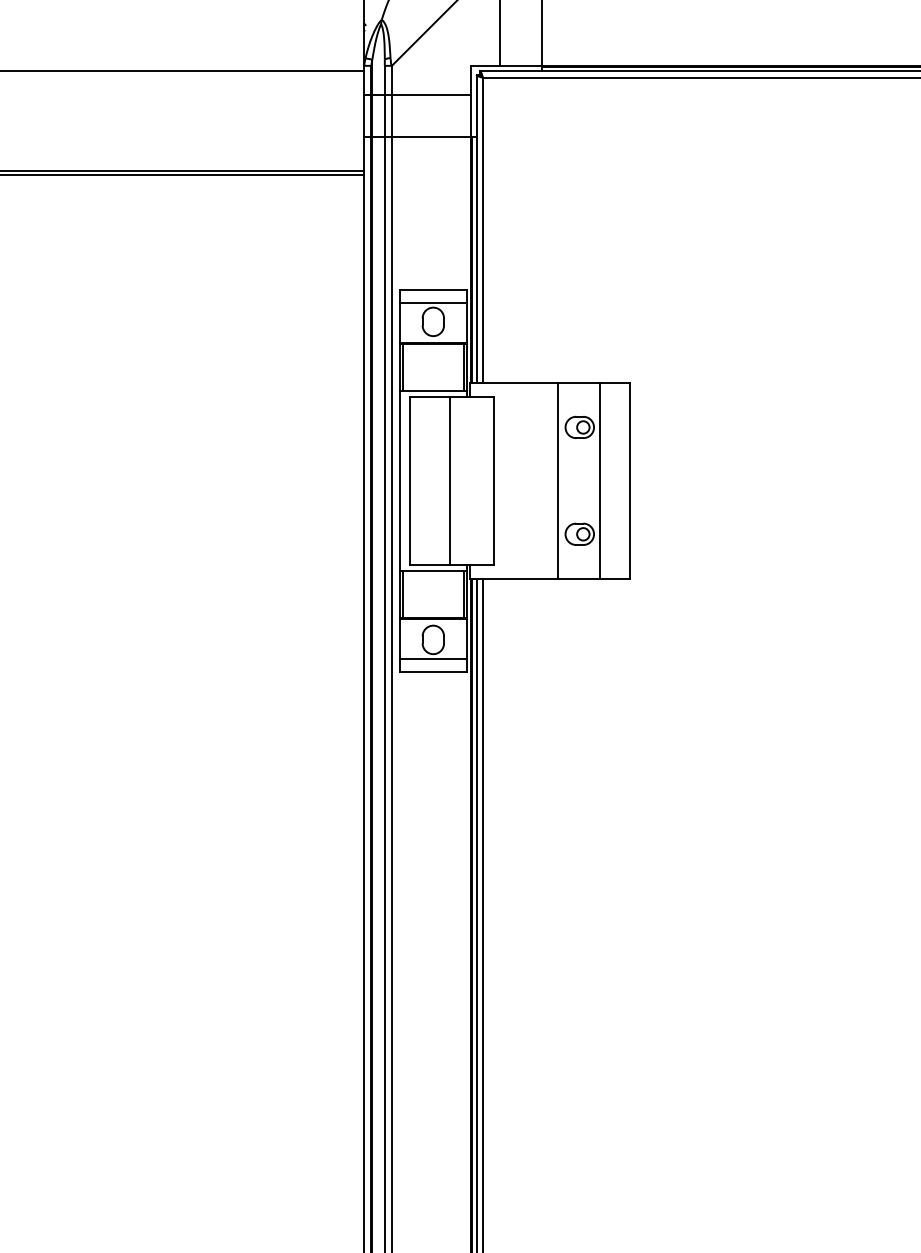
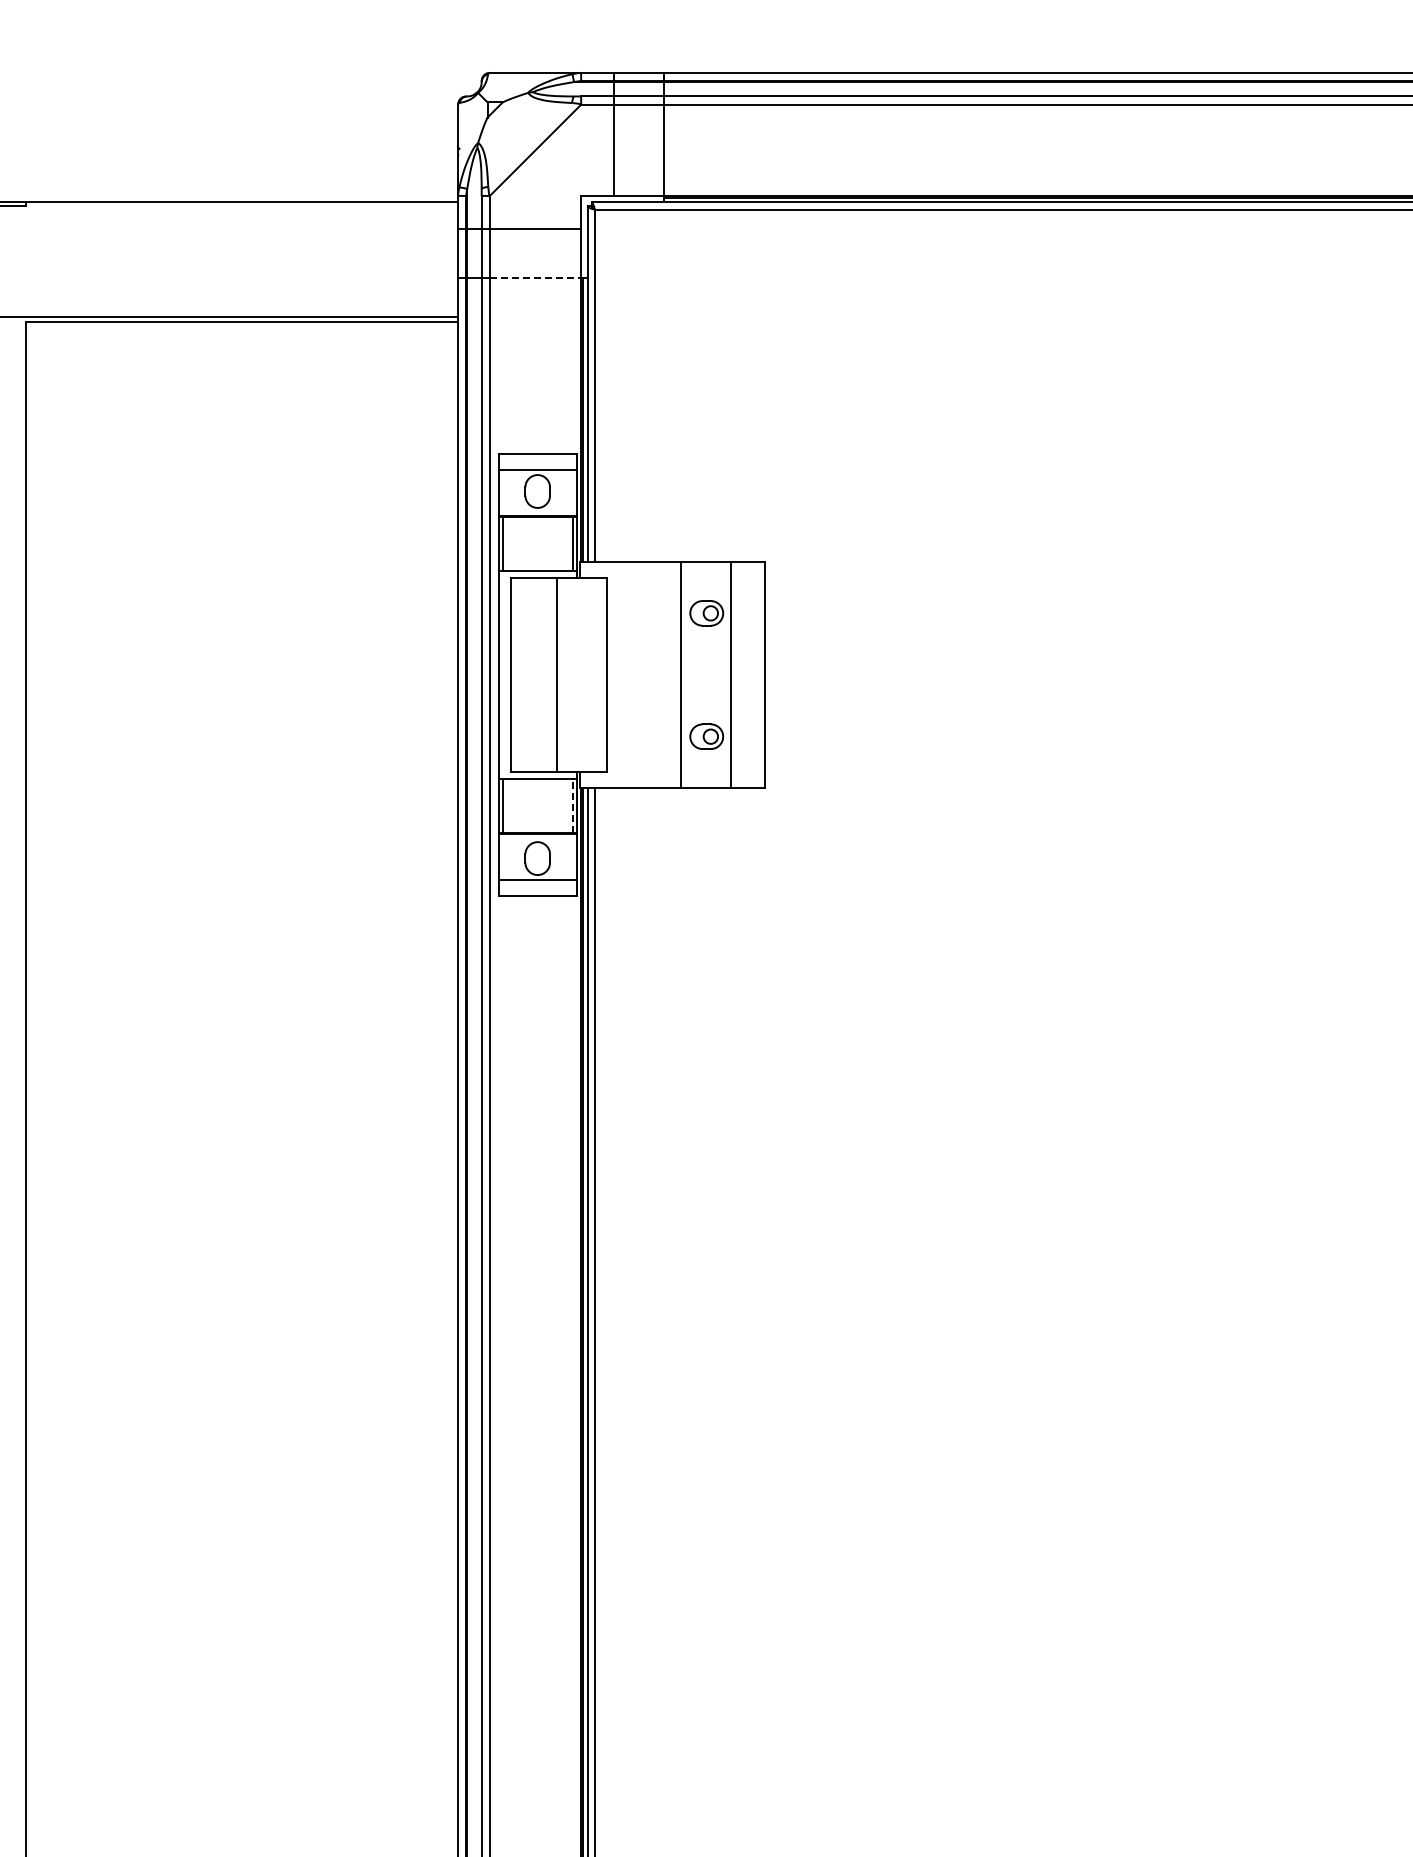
line: (431, 137) -> (535, 278), solid -> dashed
line: (463, 593) -> (572, 805), solid -> dashed

